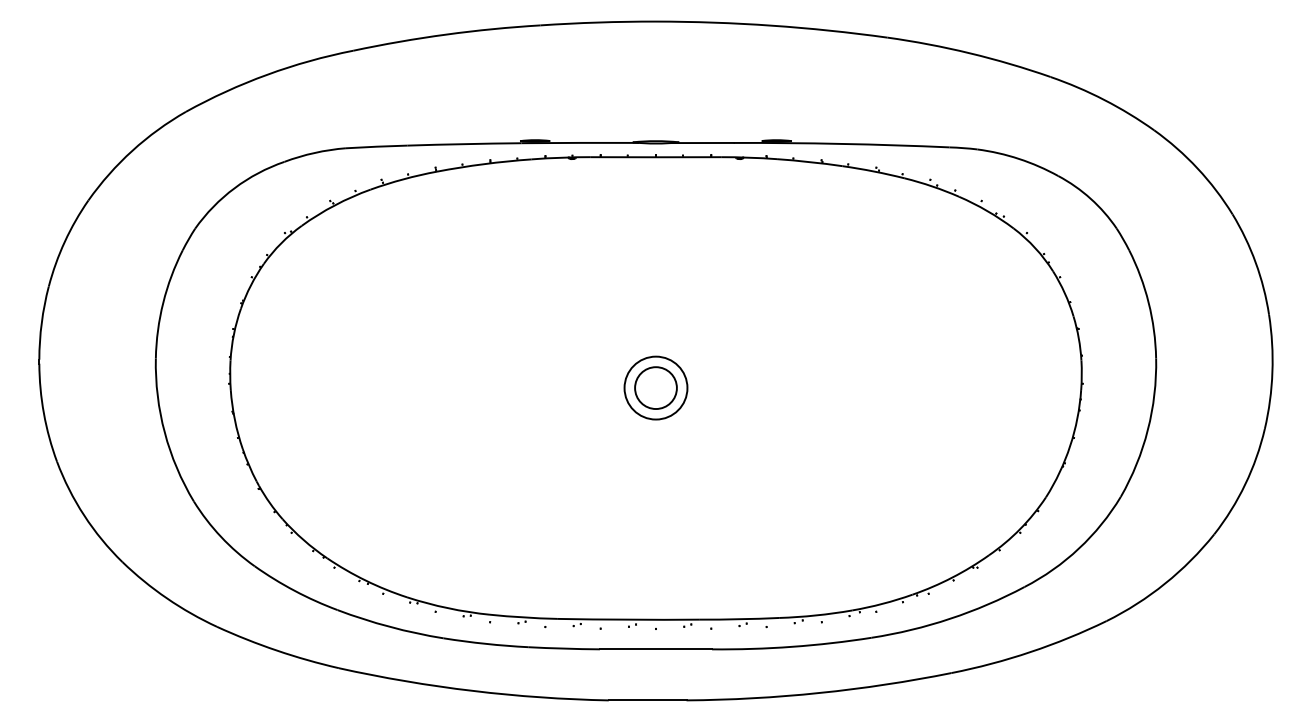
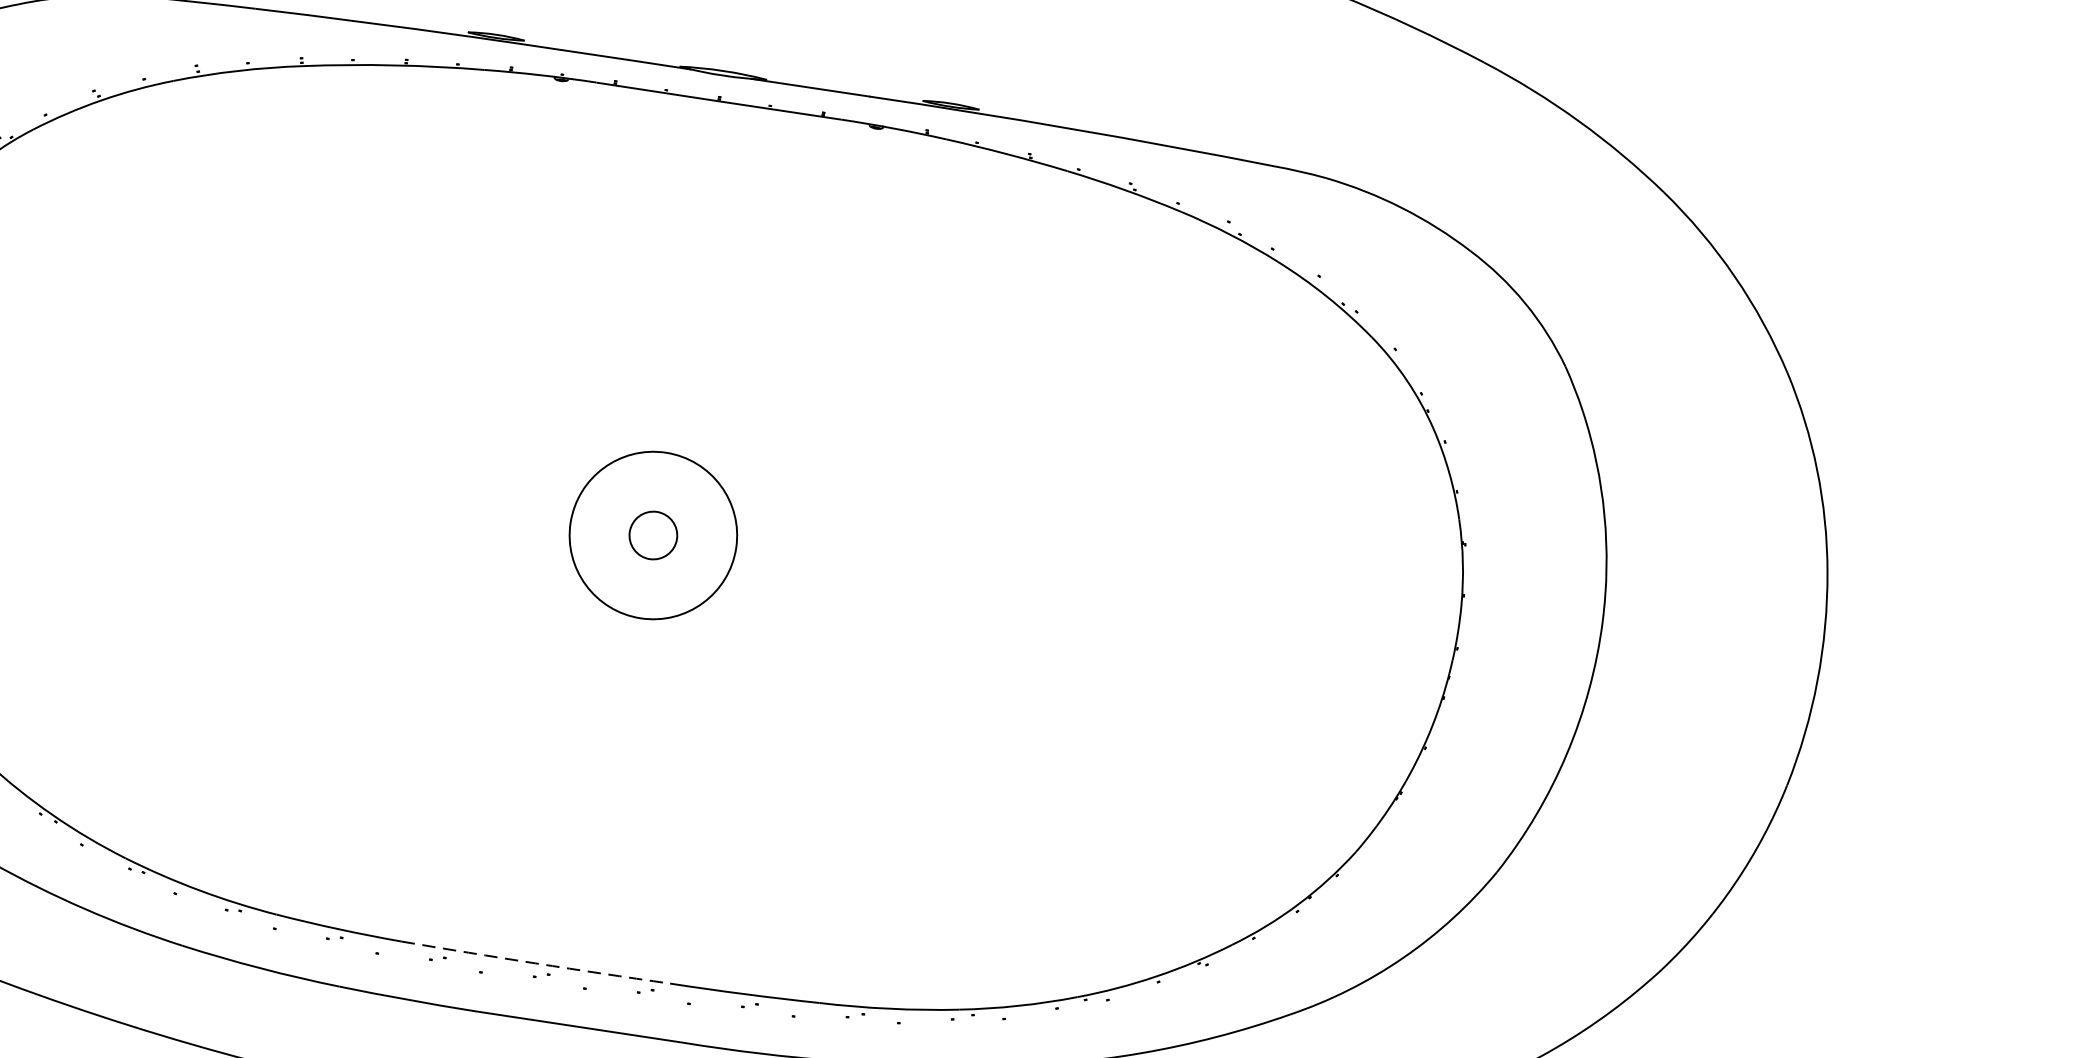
circle: (655, 387) -> (652, 534), size x1.4
circle: (655, 388) -> (652, 536), size x0.6
arc: (628, 619) -> (535, 963), solid -> dashed

